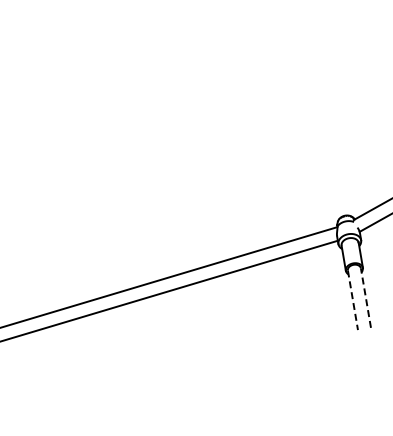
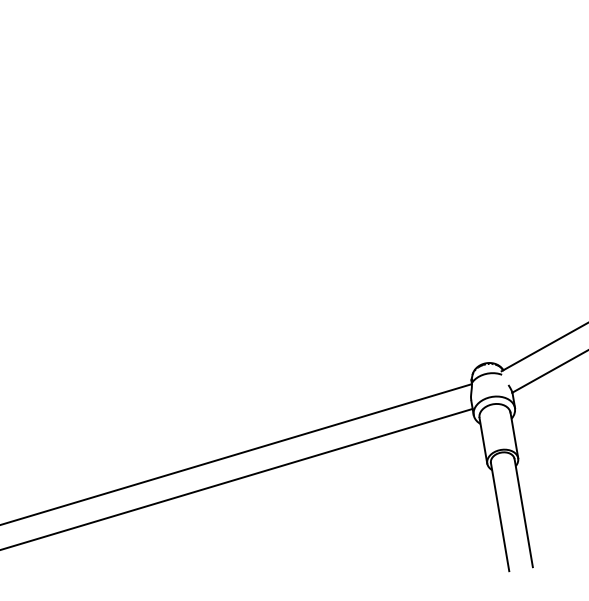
line: (365, 297) -> (522, 512), dashed -> solid
line: (353, 300) -> (501, 517), dashed -> solid

